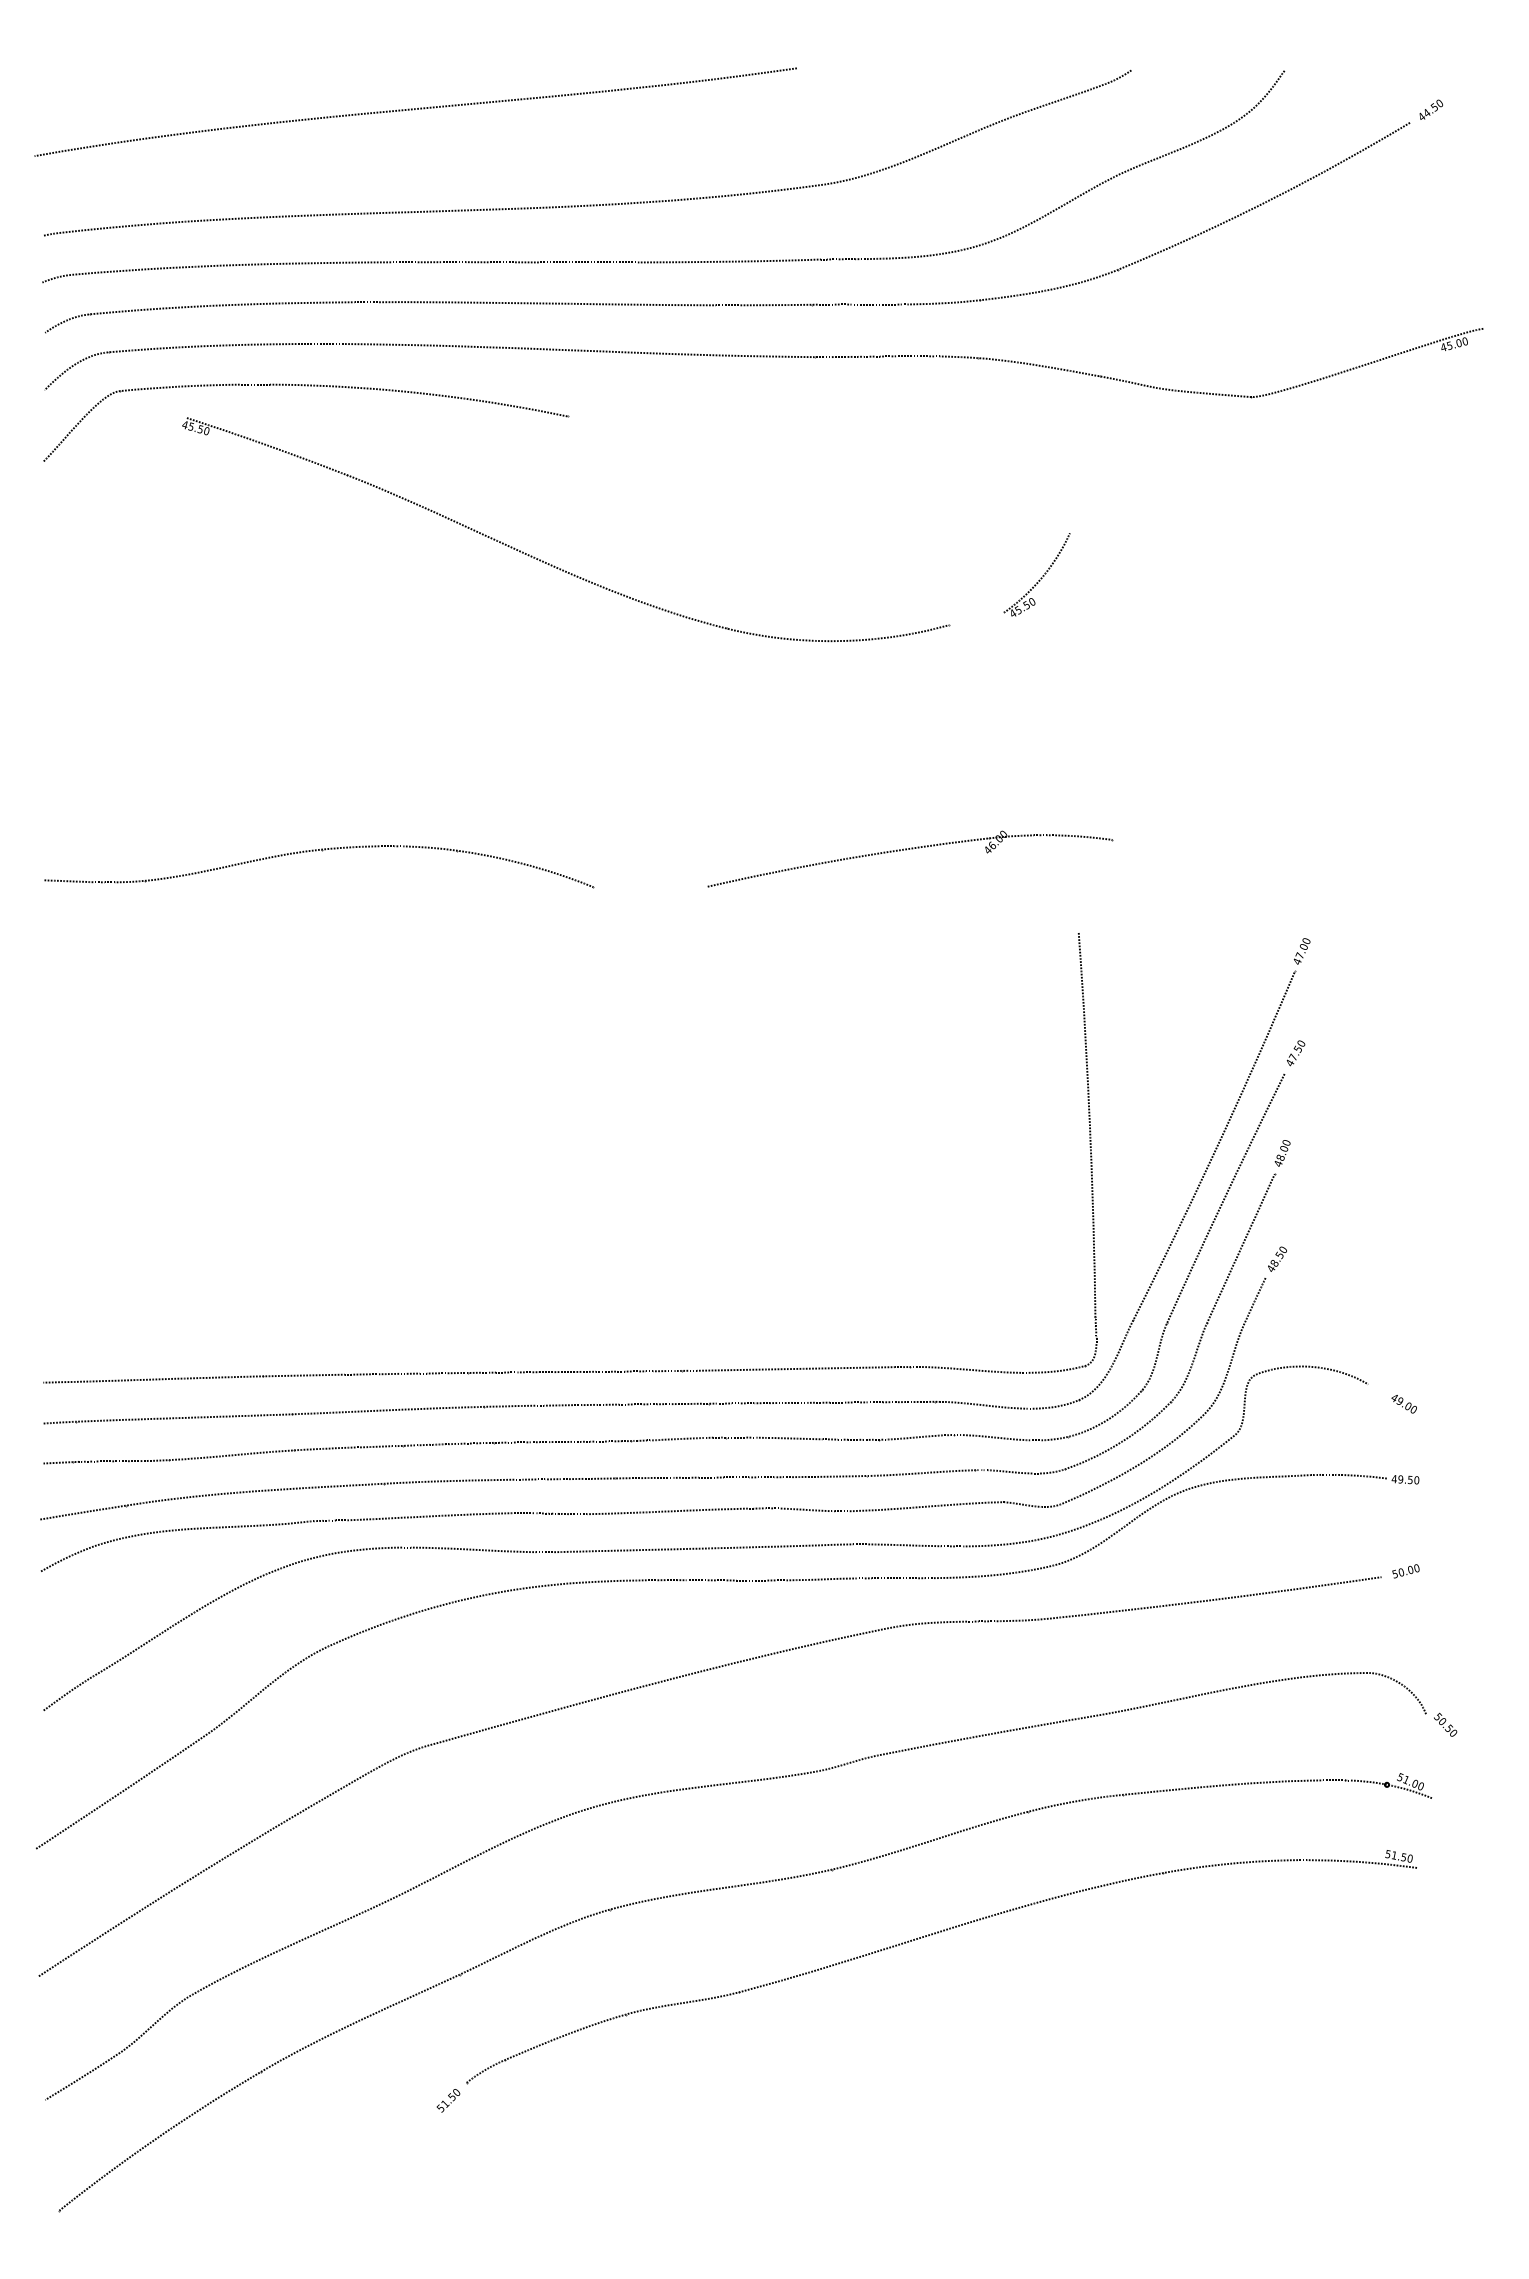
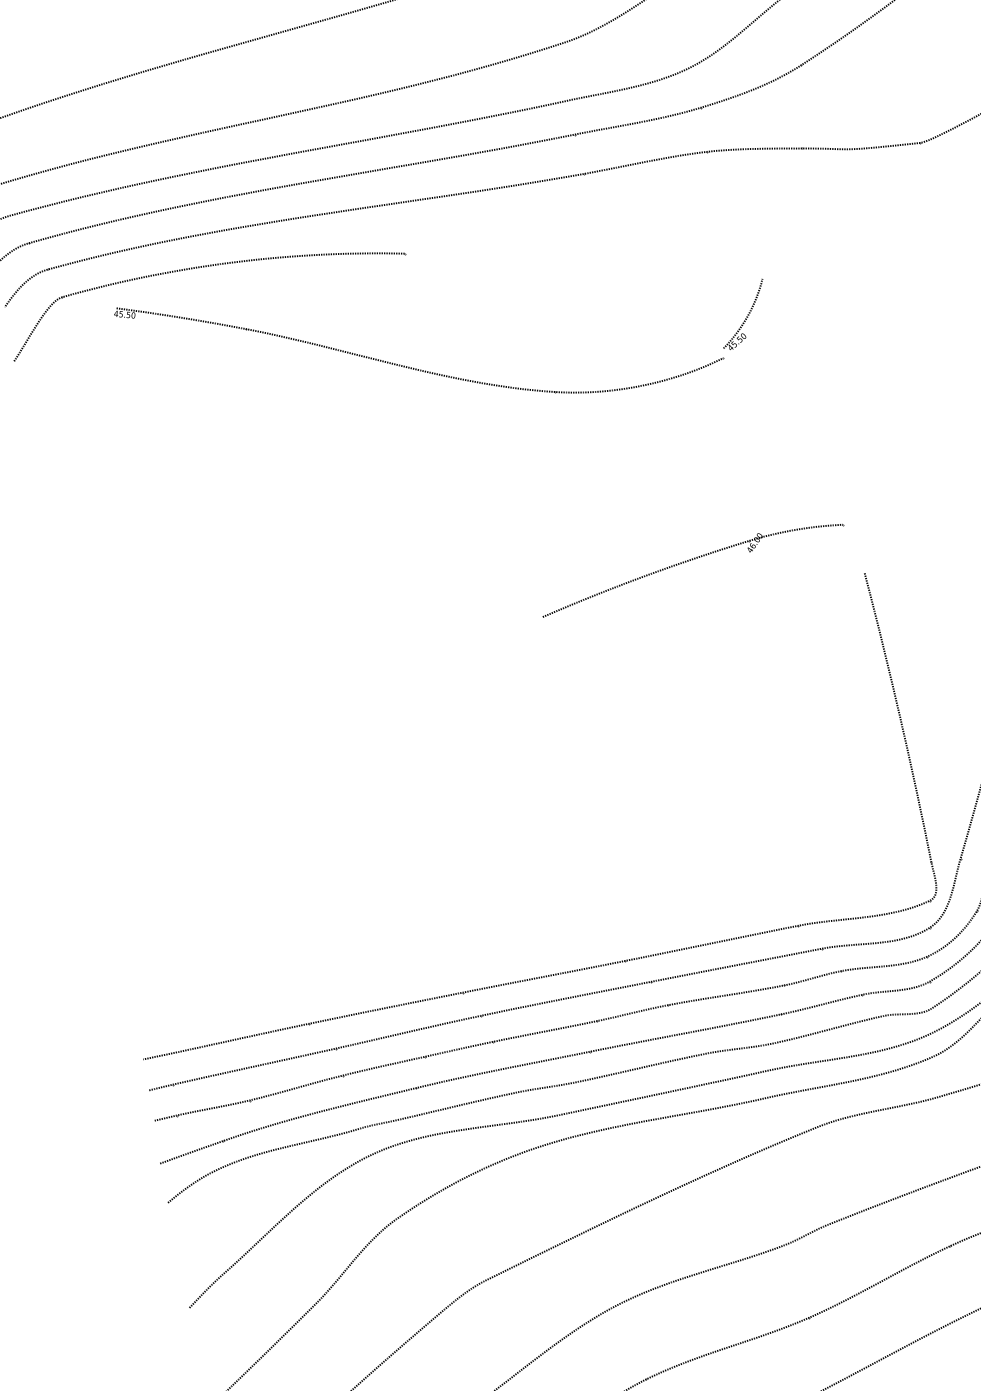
part: (1036, 574) -> (742, 314), moved
part: (906, 850) -> (688, 561), moved
curve: (316, 851) -> (275, 618), removed

